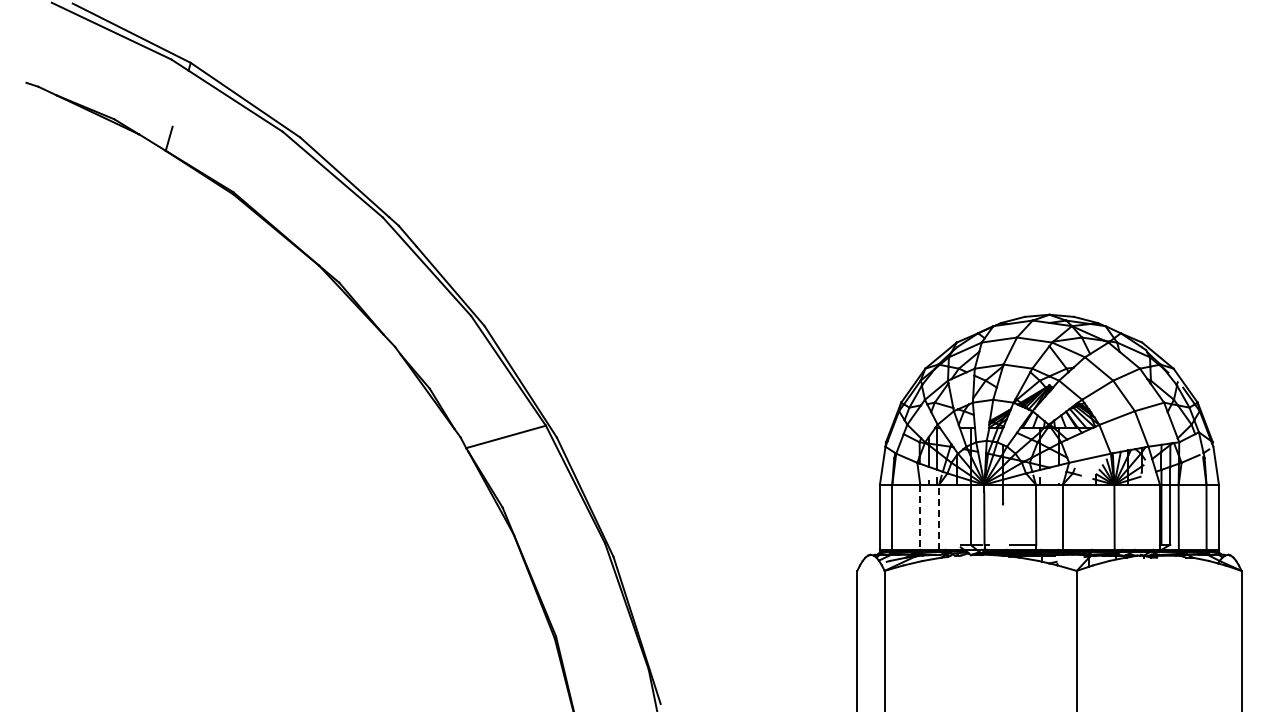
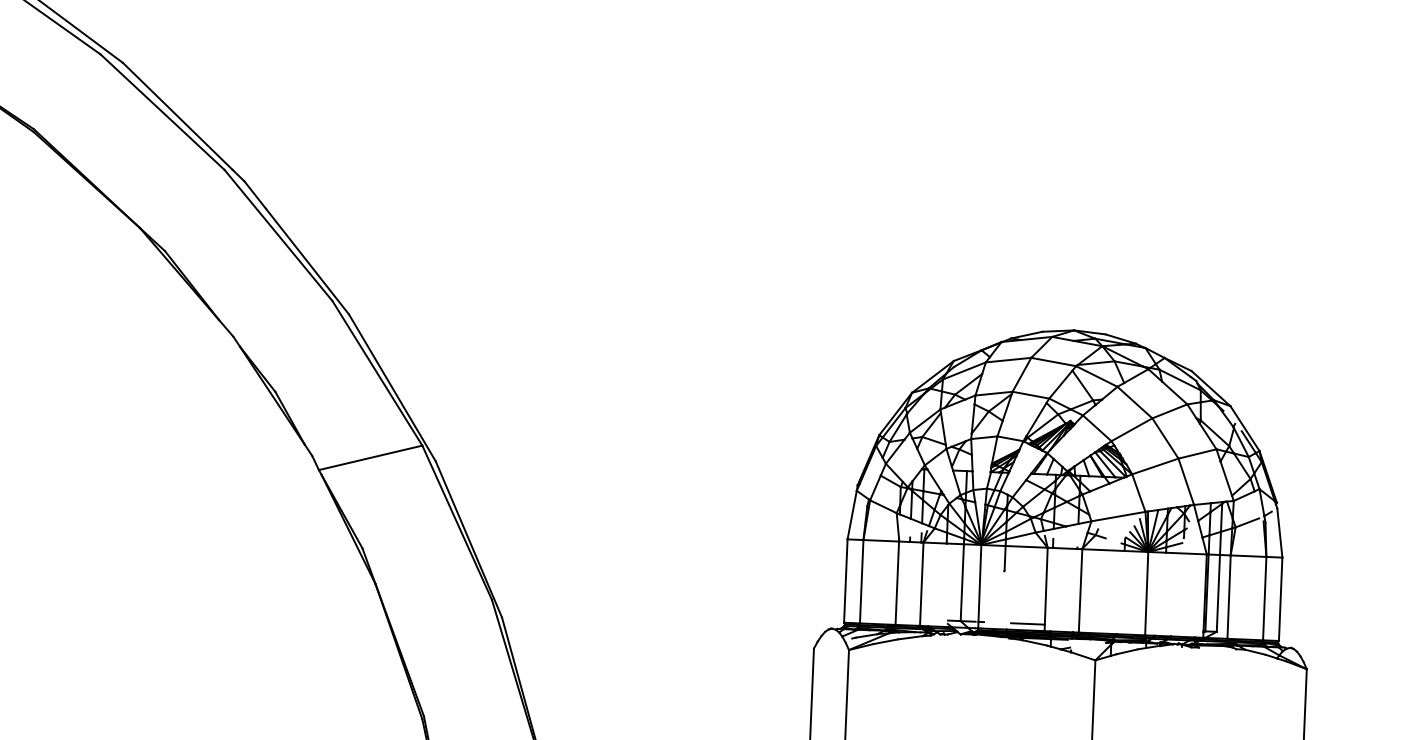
line: (939, 516) -> (922, 583), dashed -> solid
line: (920, 517) -> (897, 583), dashed -> solid

